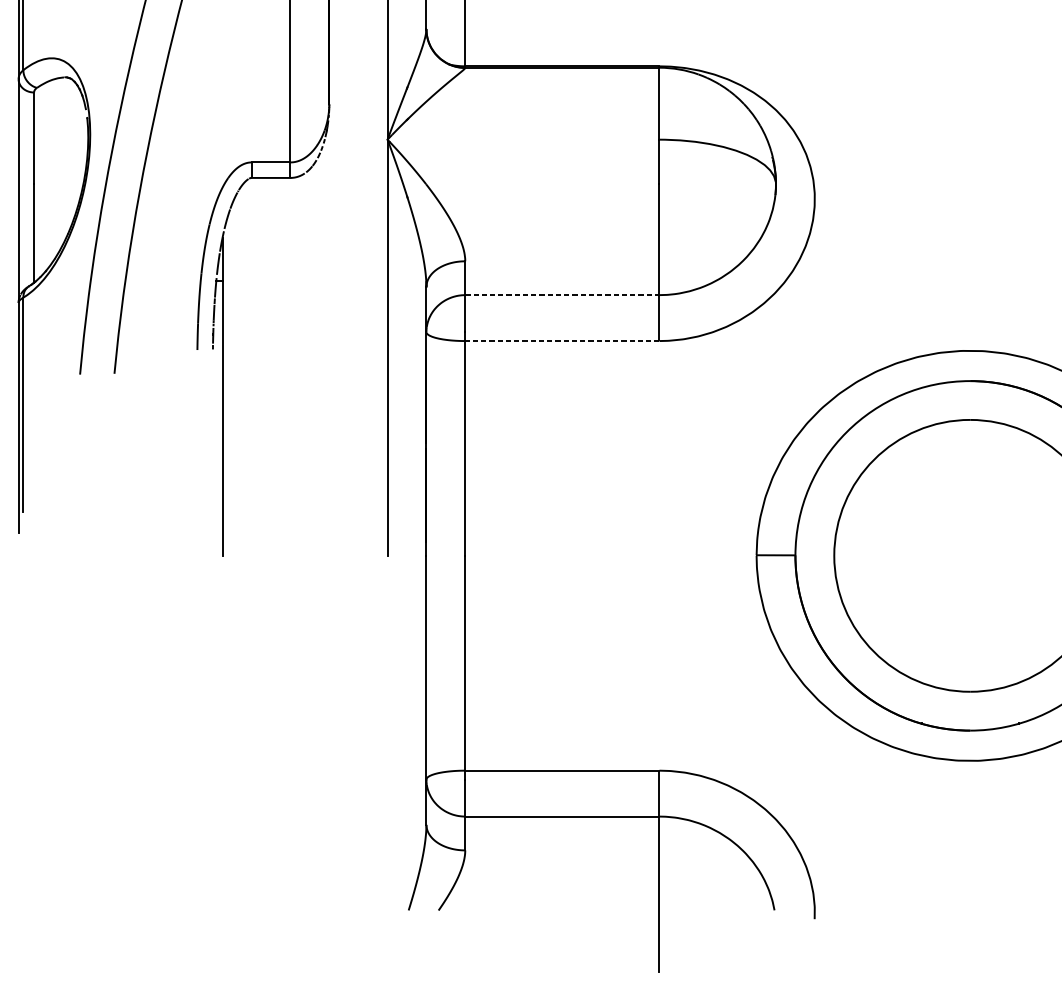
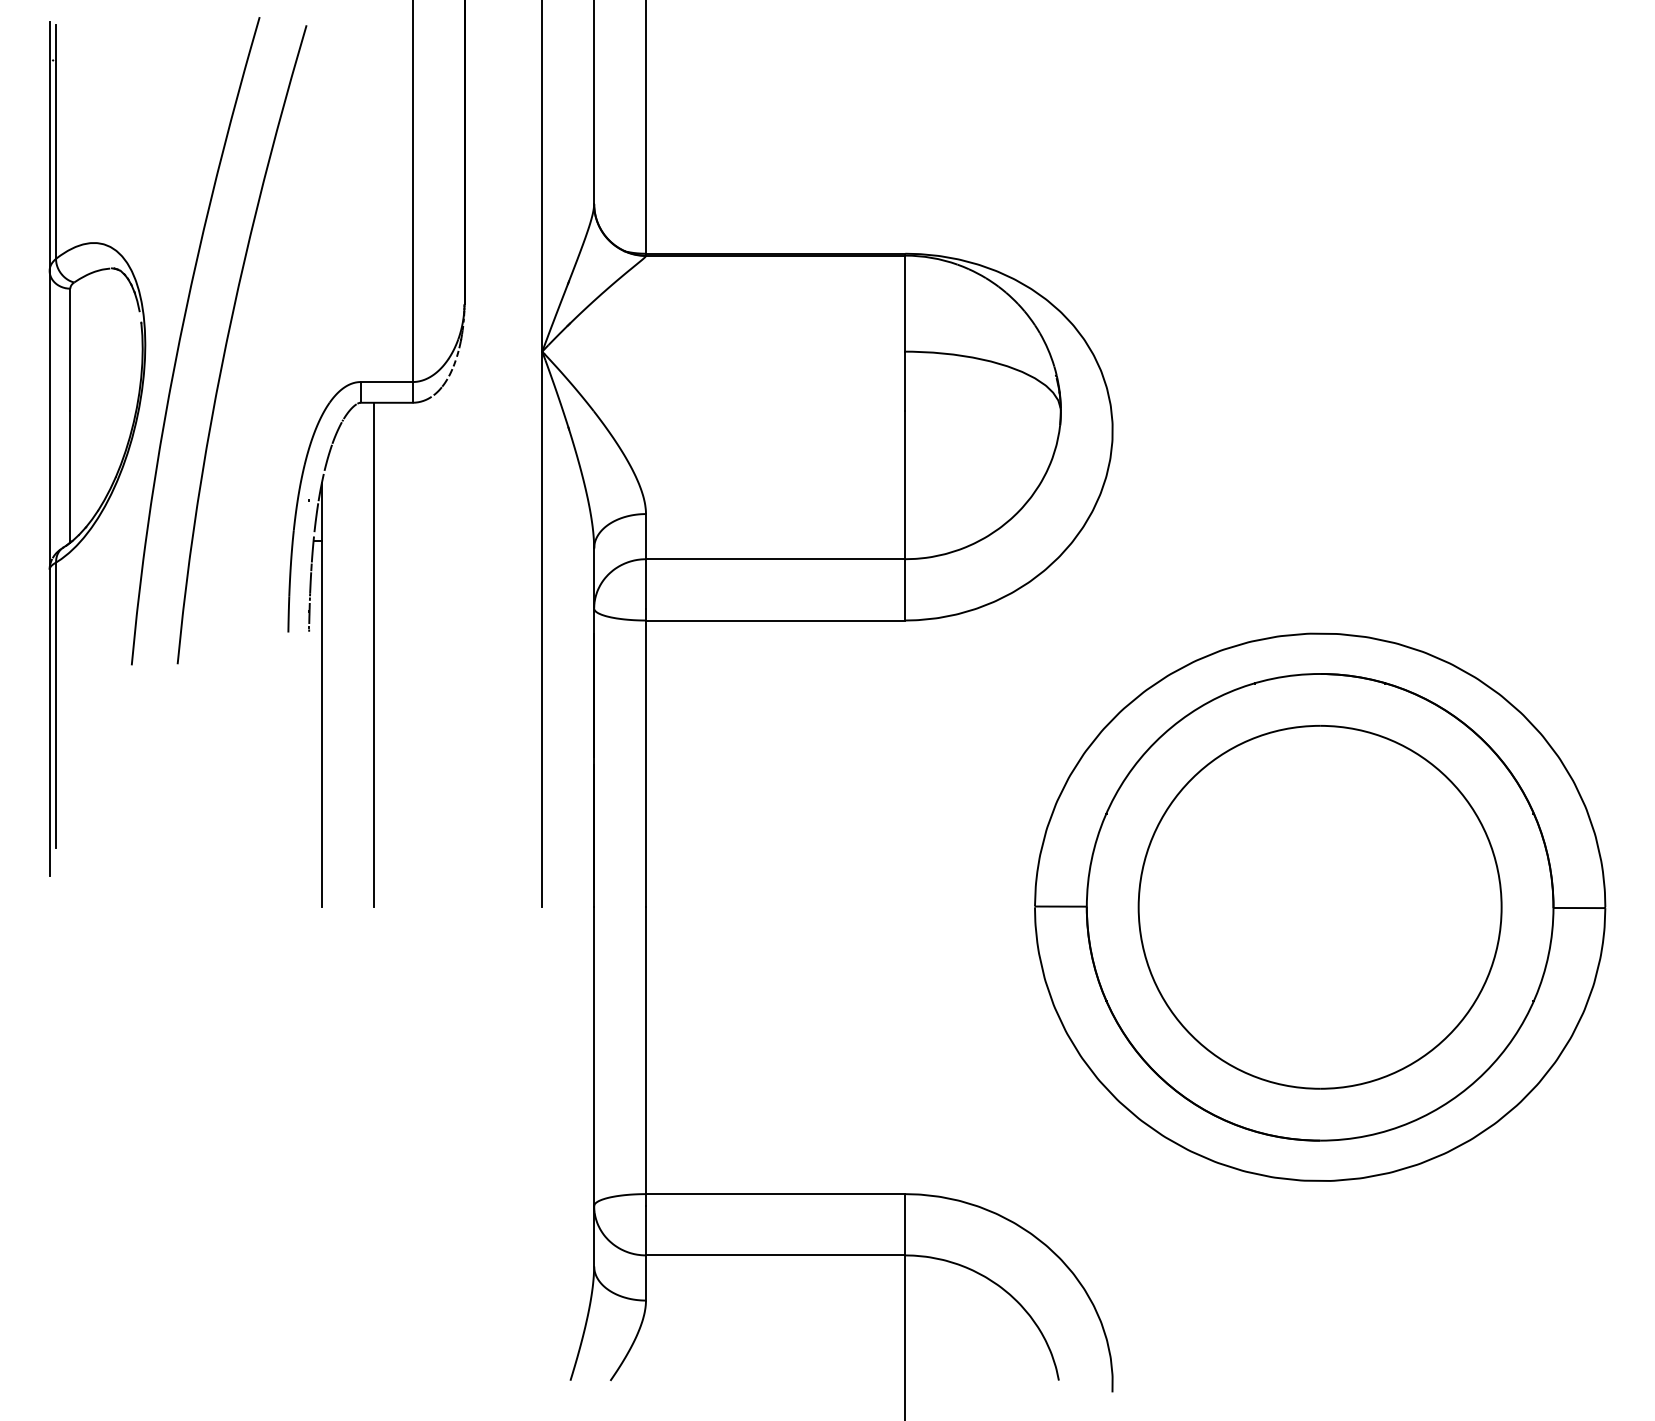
line: (562, 295) -> (775, 559), dashed -> solid
line: (562, 341) -> (775, 620), dashed -> solid
line: (261, 366) -> (373, 654), added

